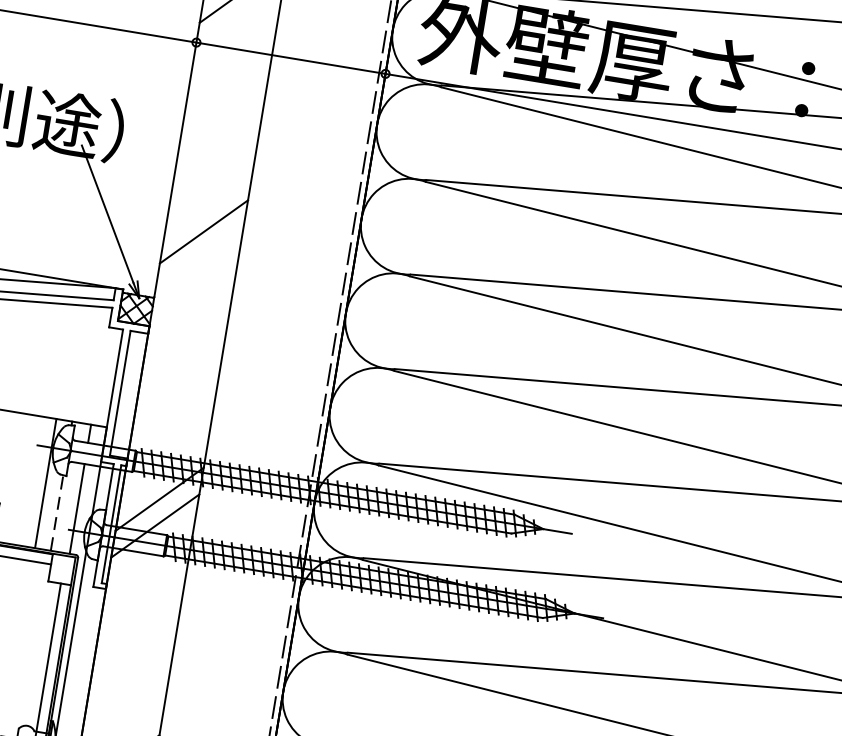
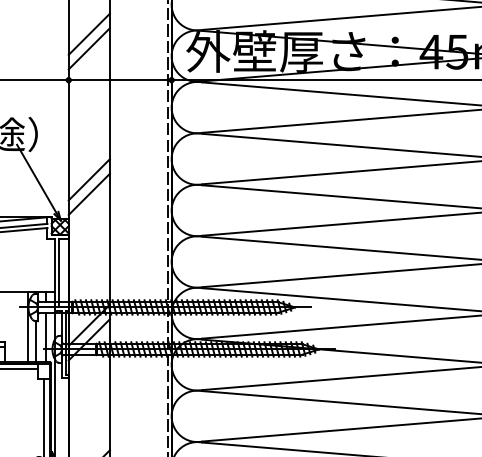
line: (198, 256) -> (88, 193), added
line: (58, 511) -> (36, 340), dashed -> solid

